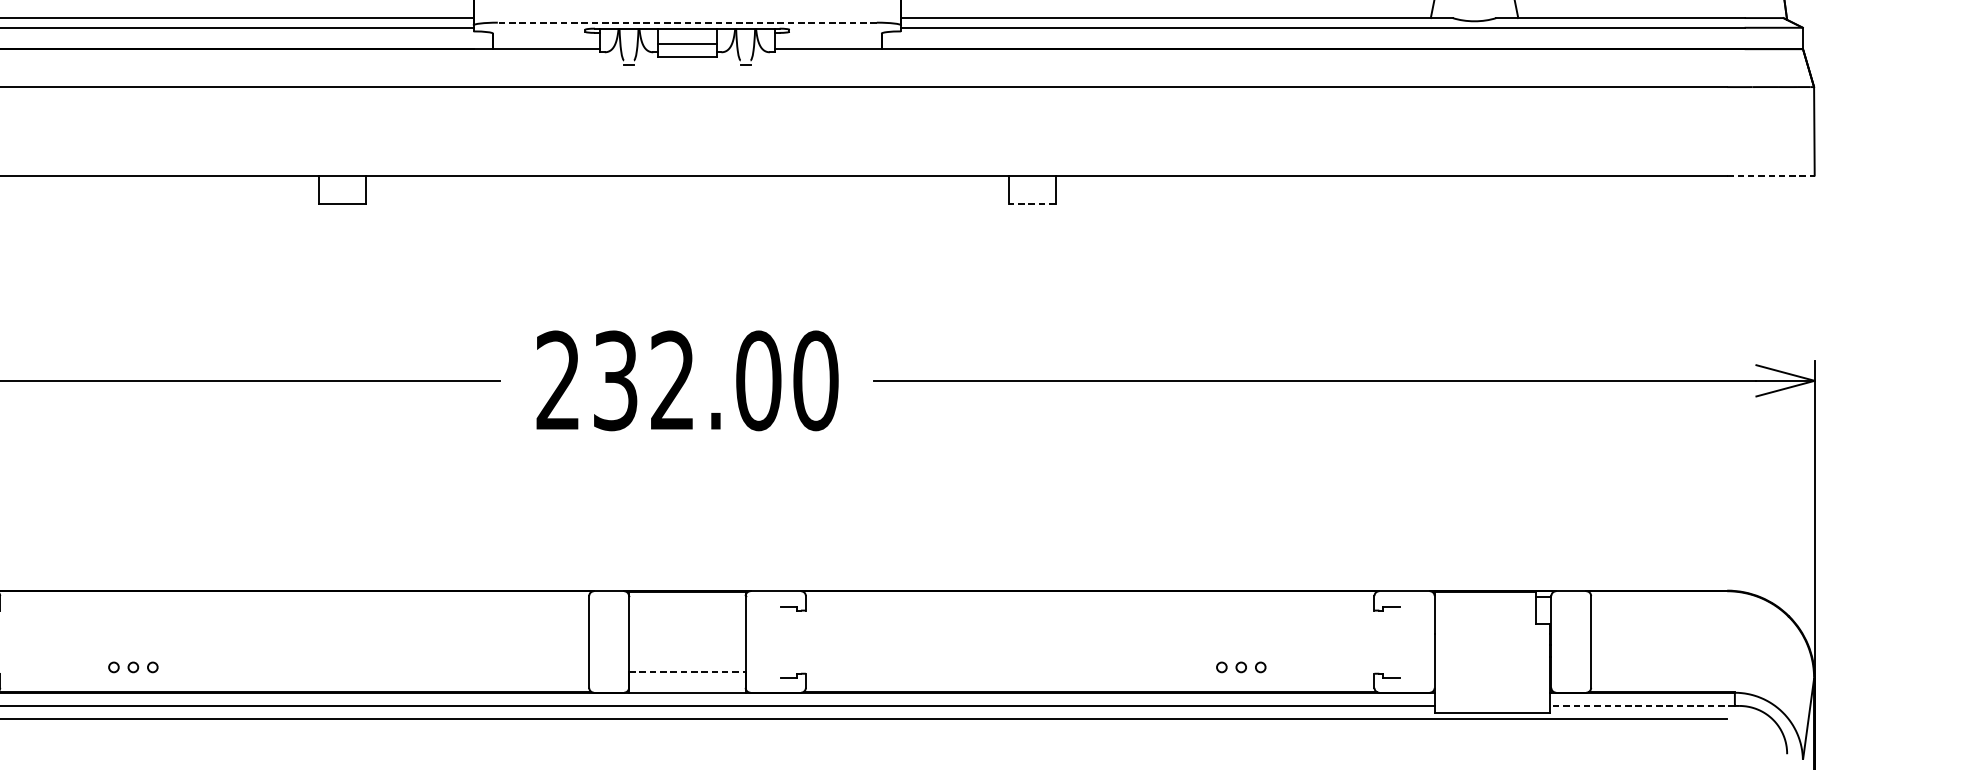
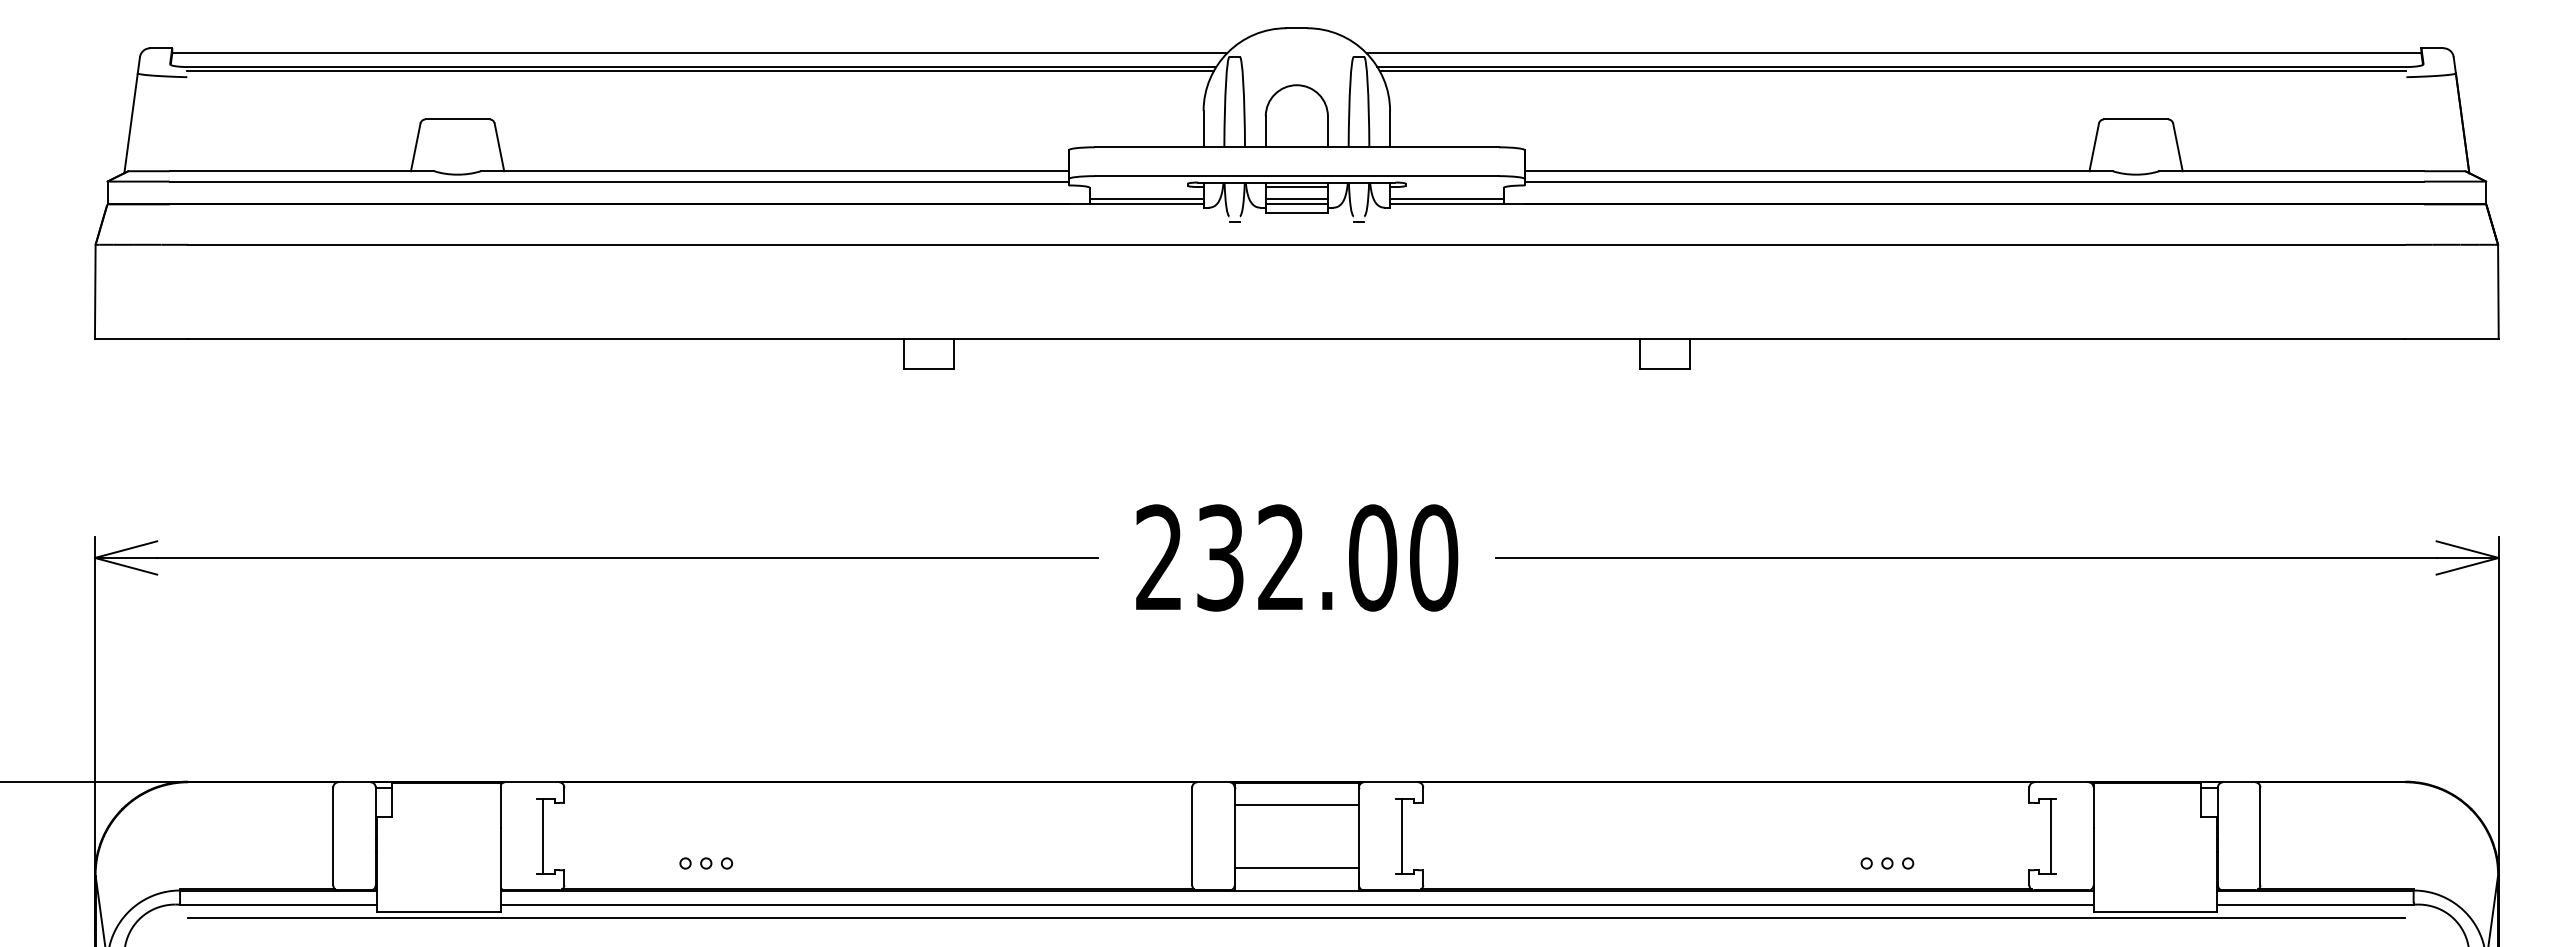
line: (687, 23) -> (1296, 176), dashed -> solid
line: (687, 33) -> (1296, 187), added
line: (546, 44) -> (1146, 199), added
line: (828, 44) -> (1447, 199), added
line: (687, 49) -> (1296, 204), added
line: (1771, 175) -> (2452, 339), dashed -> solid
line: (1032, 204) -> (1664, 369), dashed -> solid
line: (687, 612) -> (1296, 804), added
line: (785, 642) -> (1401, 836), added
line: (1395, 642) -> (2051, 836), added
line: (687, 672) -> (1297, 868), dashed -> solid
line: (1641, 705) -> (2314, 904), dashed -> solid

